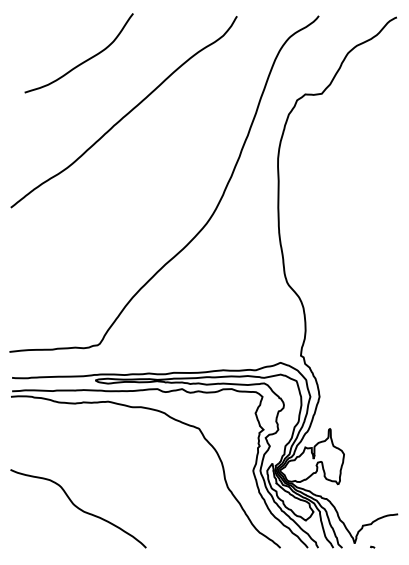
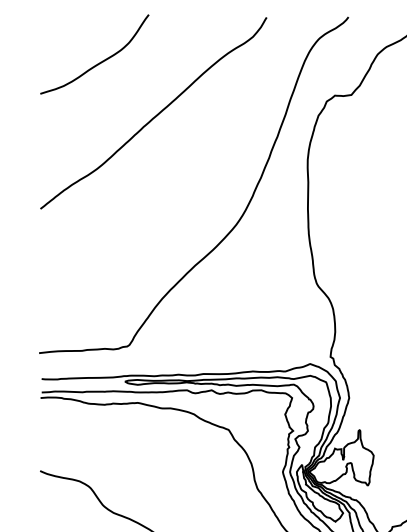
curve: (84, 60) -> (100, 61), moved

